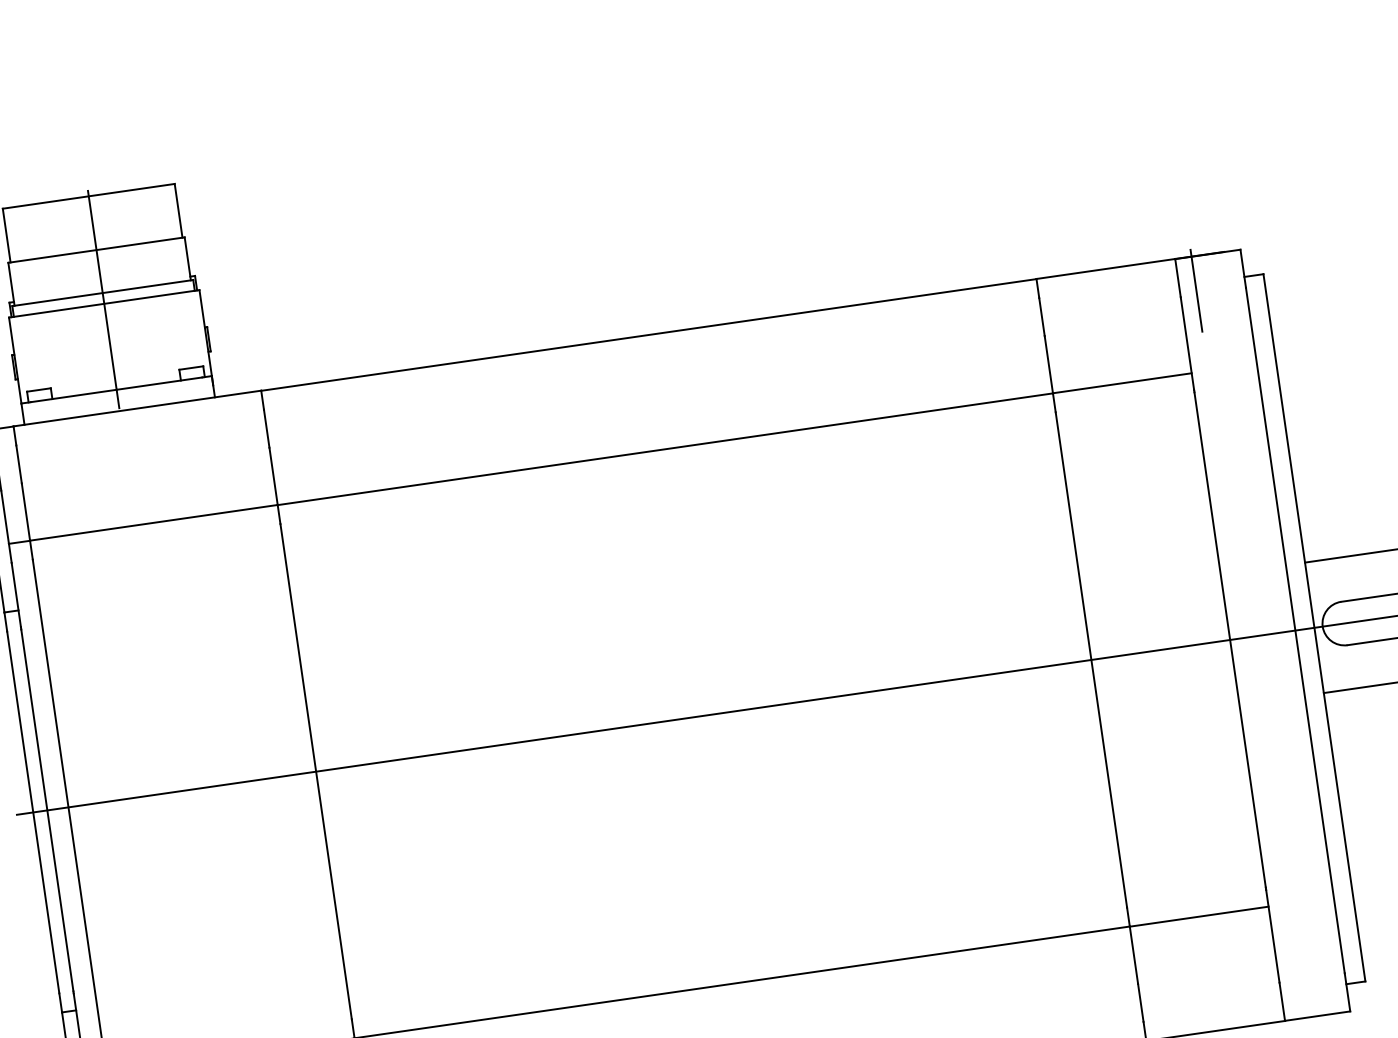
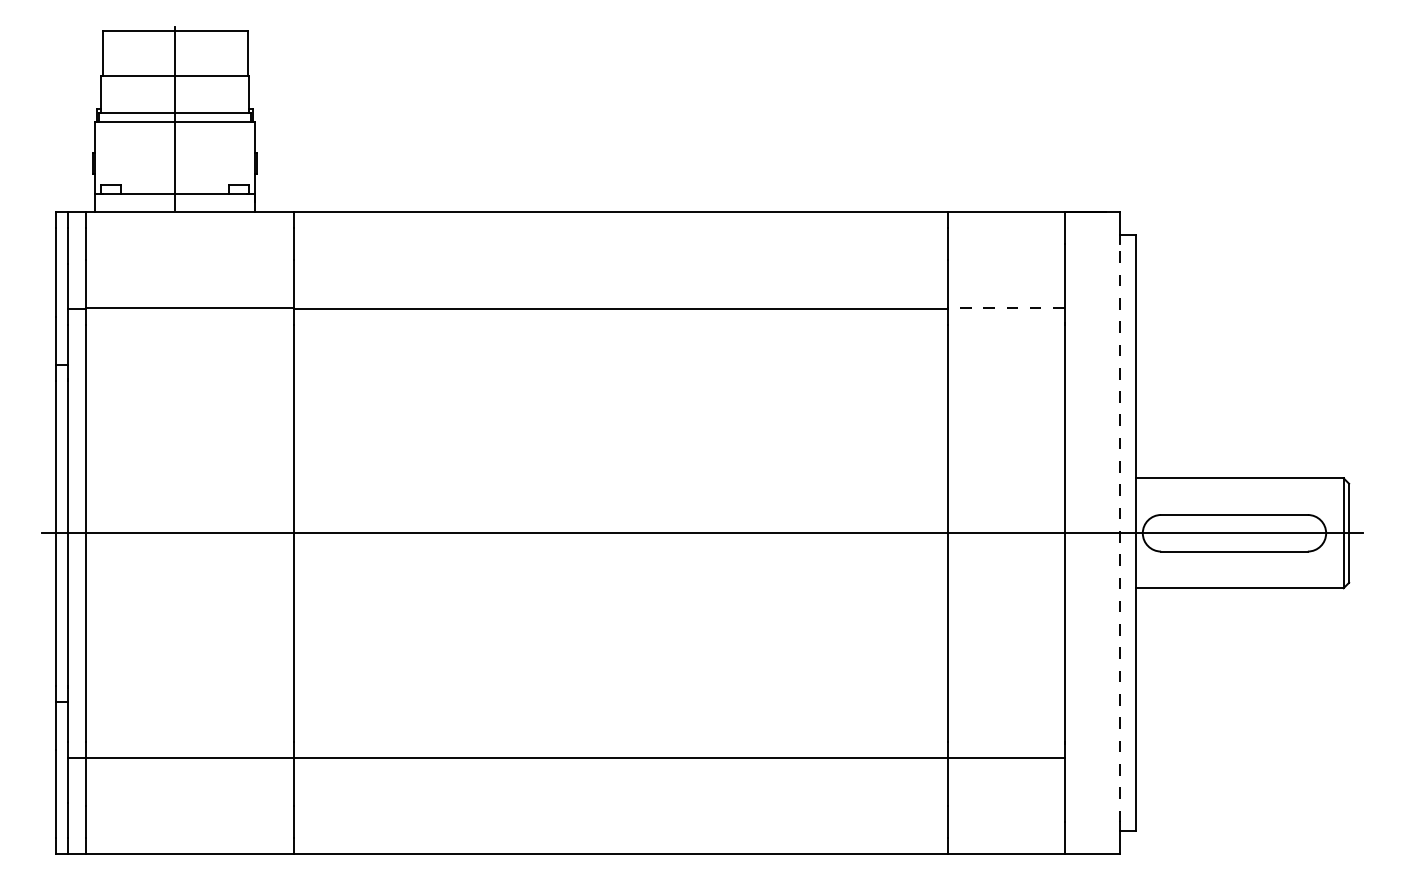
line: (1196, 290) -> (1078, 240), removed
line: (1121, 383) -> (1005, 308), solid -> dashed
line: (1295, 630) -> (1119, 533), solid -> dashed

